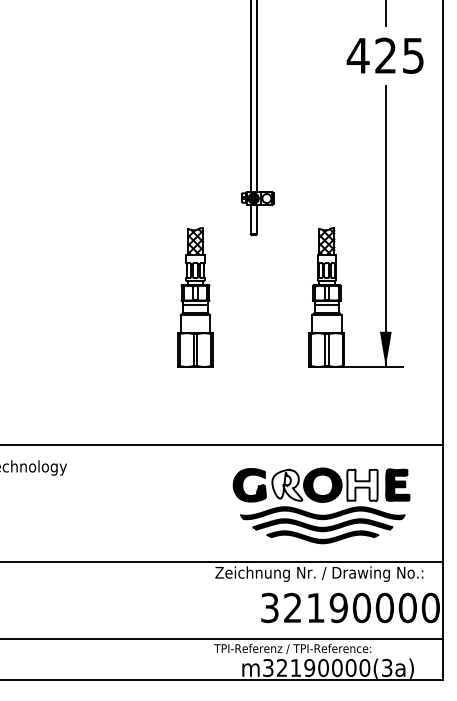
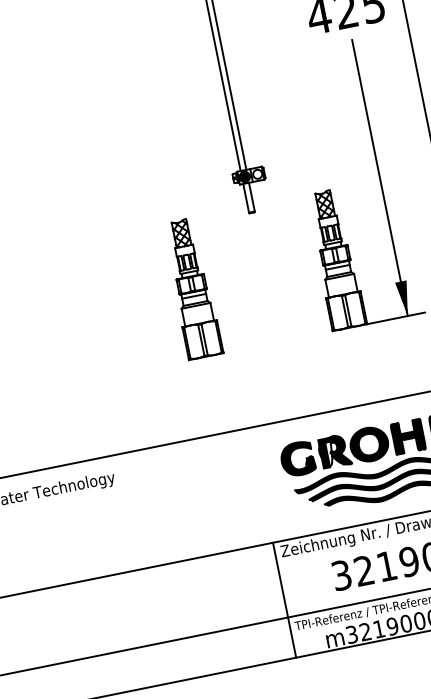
part: (195, 297) -> (192, 288), moved
fill: (287, 484) -> (334, 450), added
fill: (362, 484) -> (408, 435), added
line: (209, 620) -> (284, 599), added

